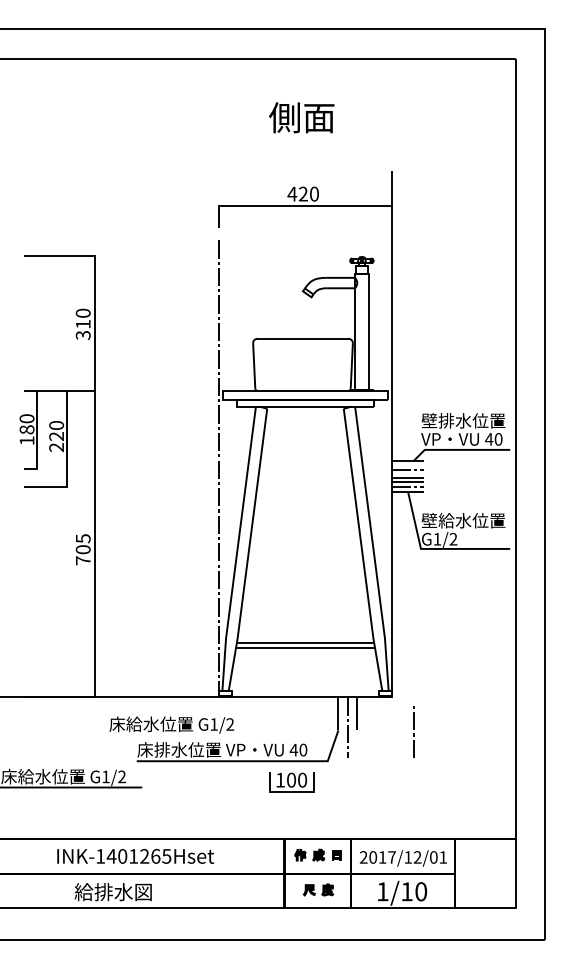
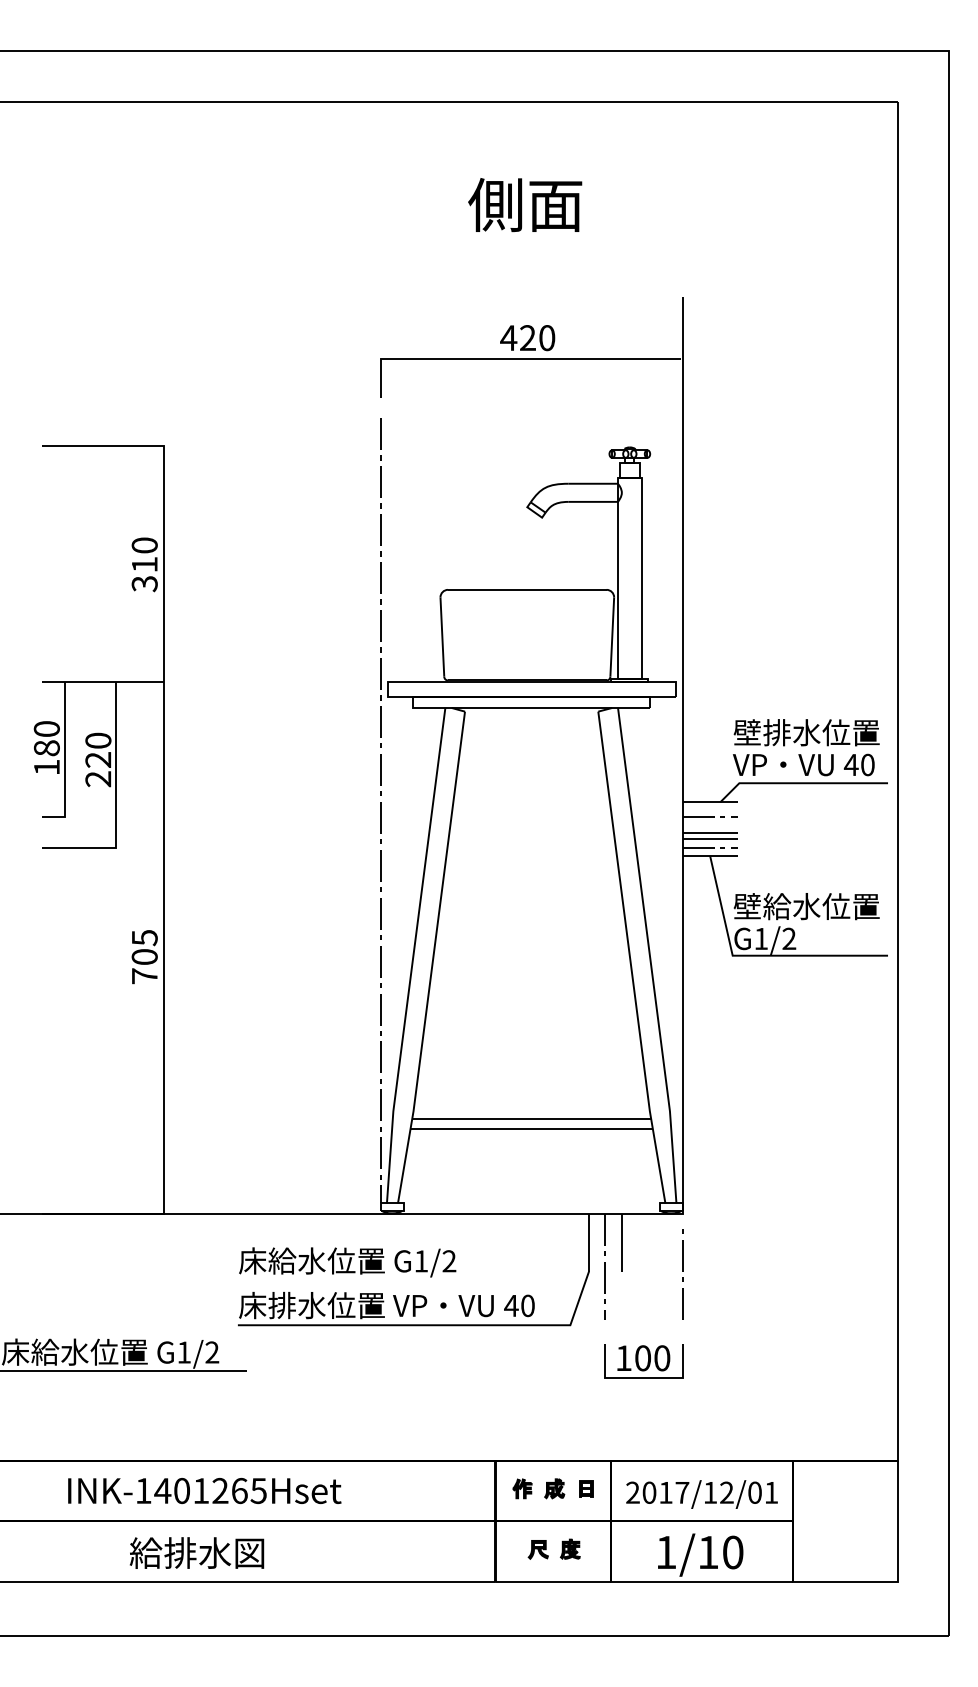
text: (171, 724) -> (347, 1261), moved
line: (413, 729) -> (681, 1270), moved
part: (291, 782) -> (643, 1362), moved
text: (135, 856) -> (204, 1491), moved

